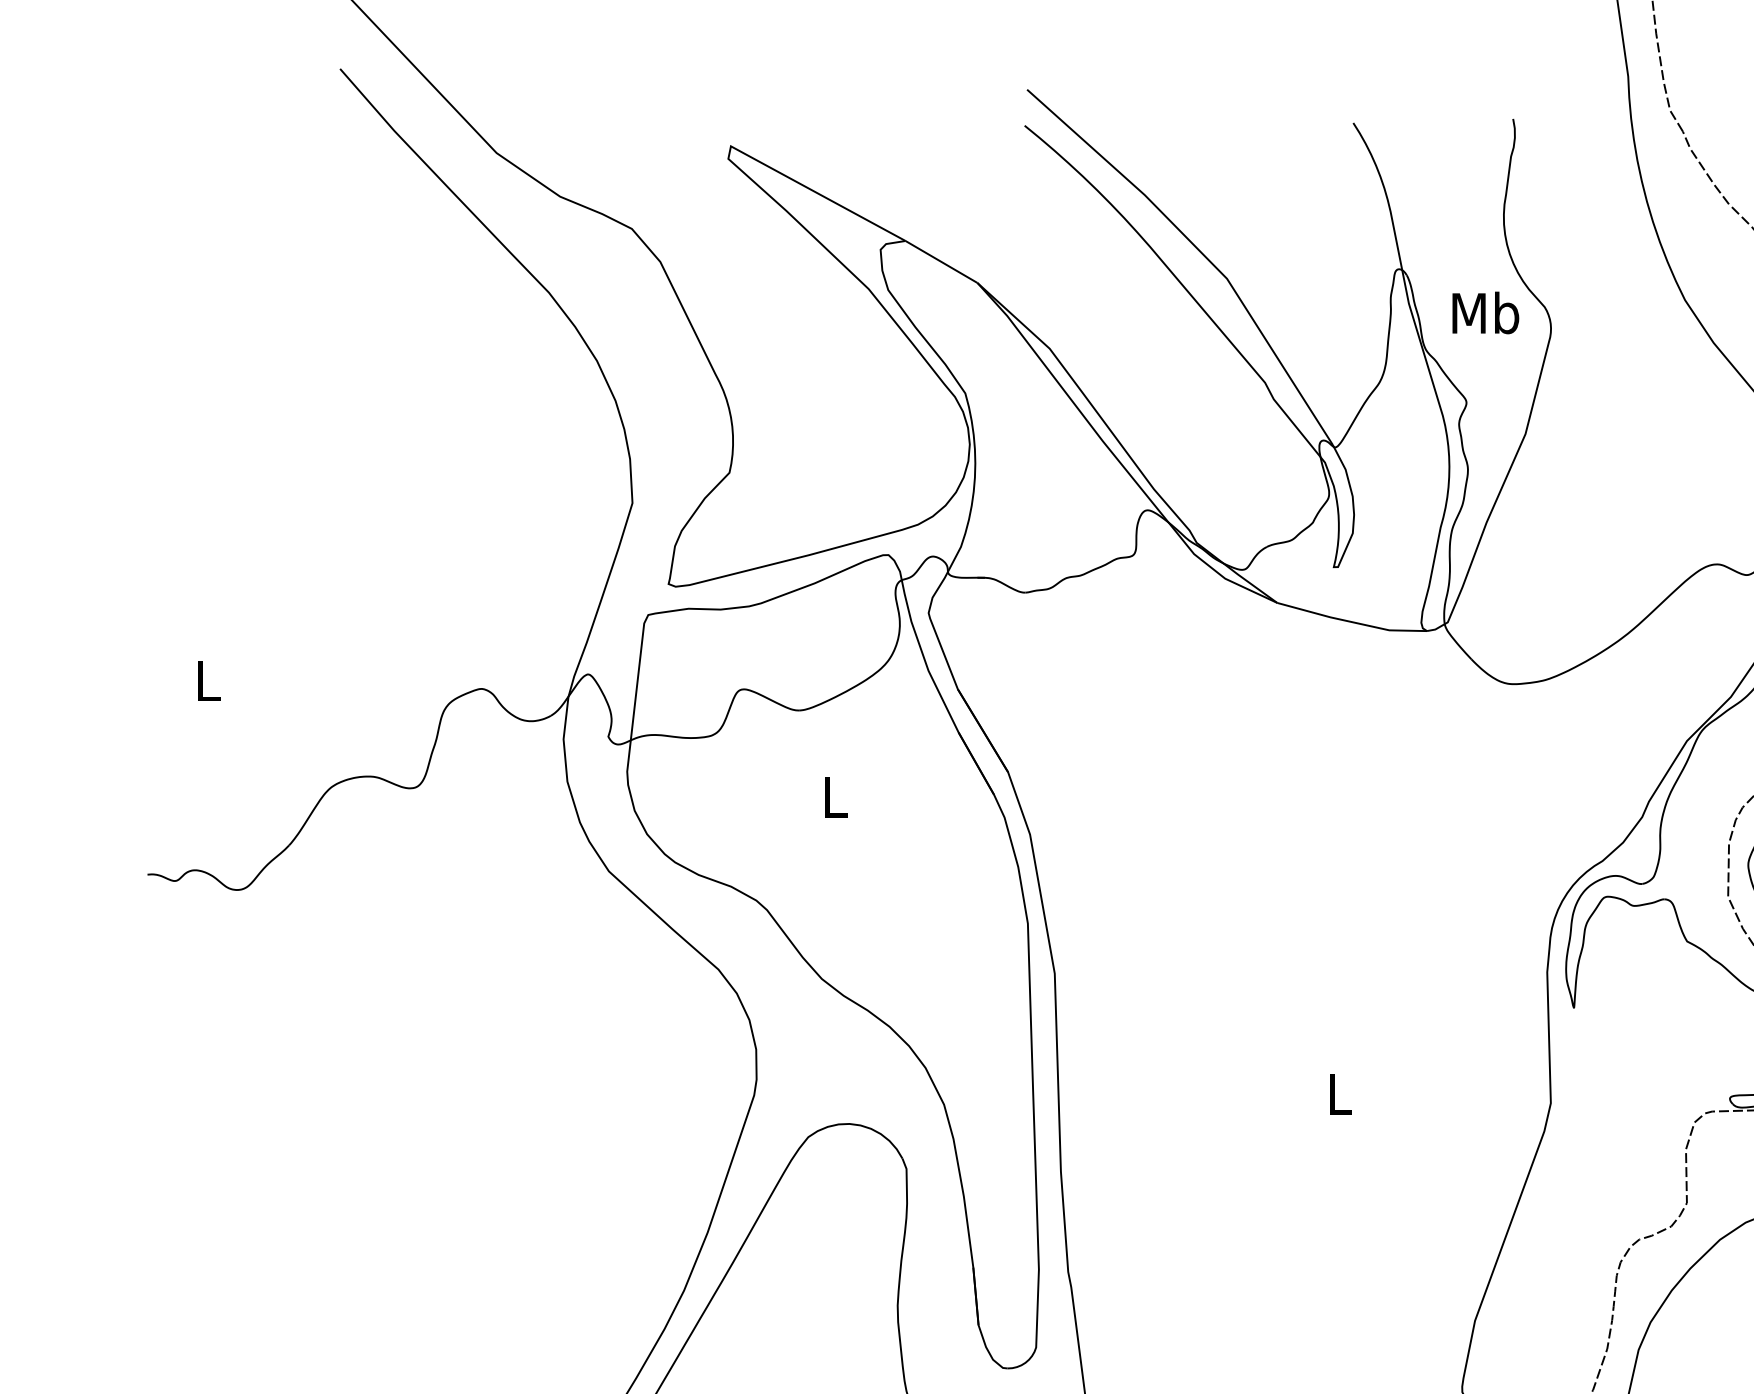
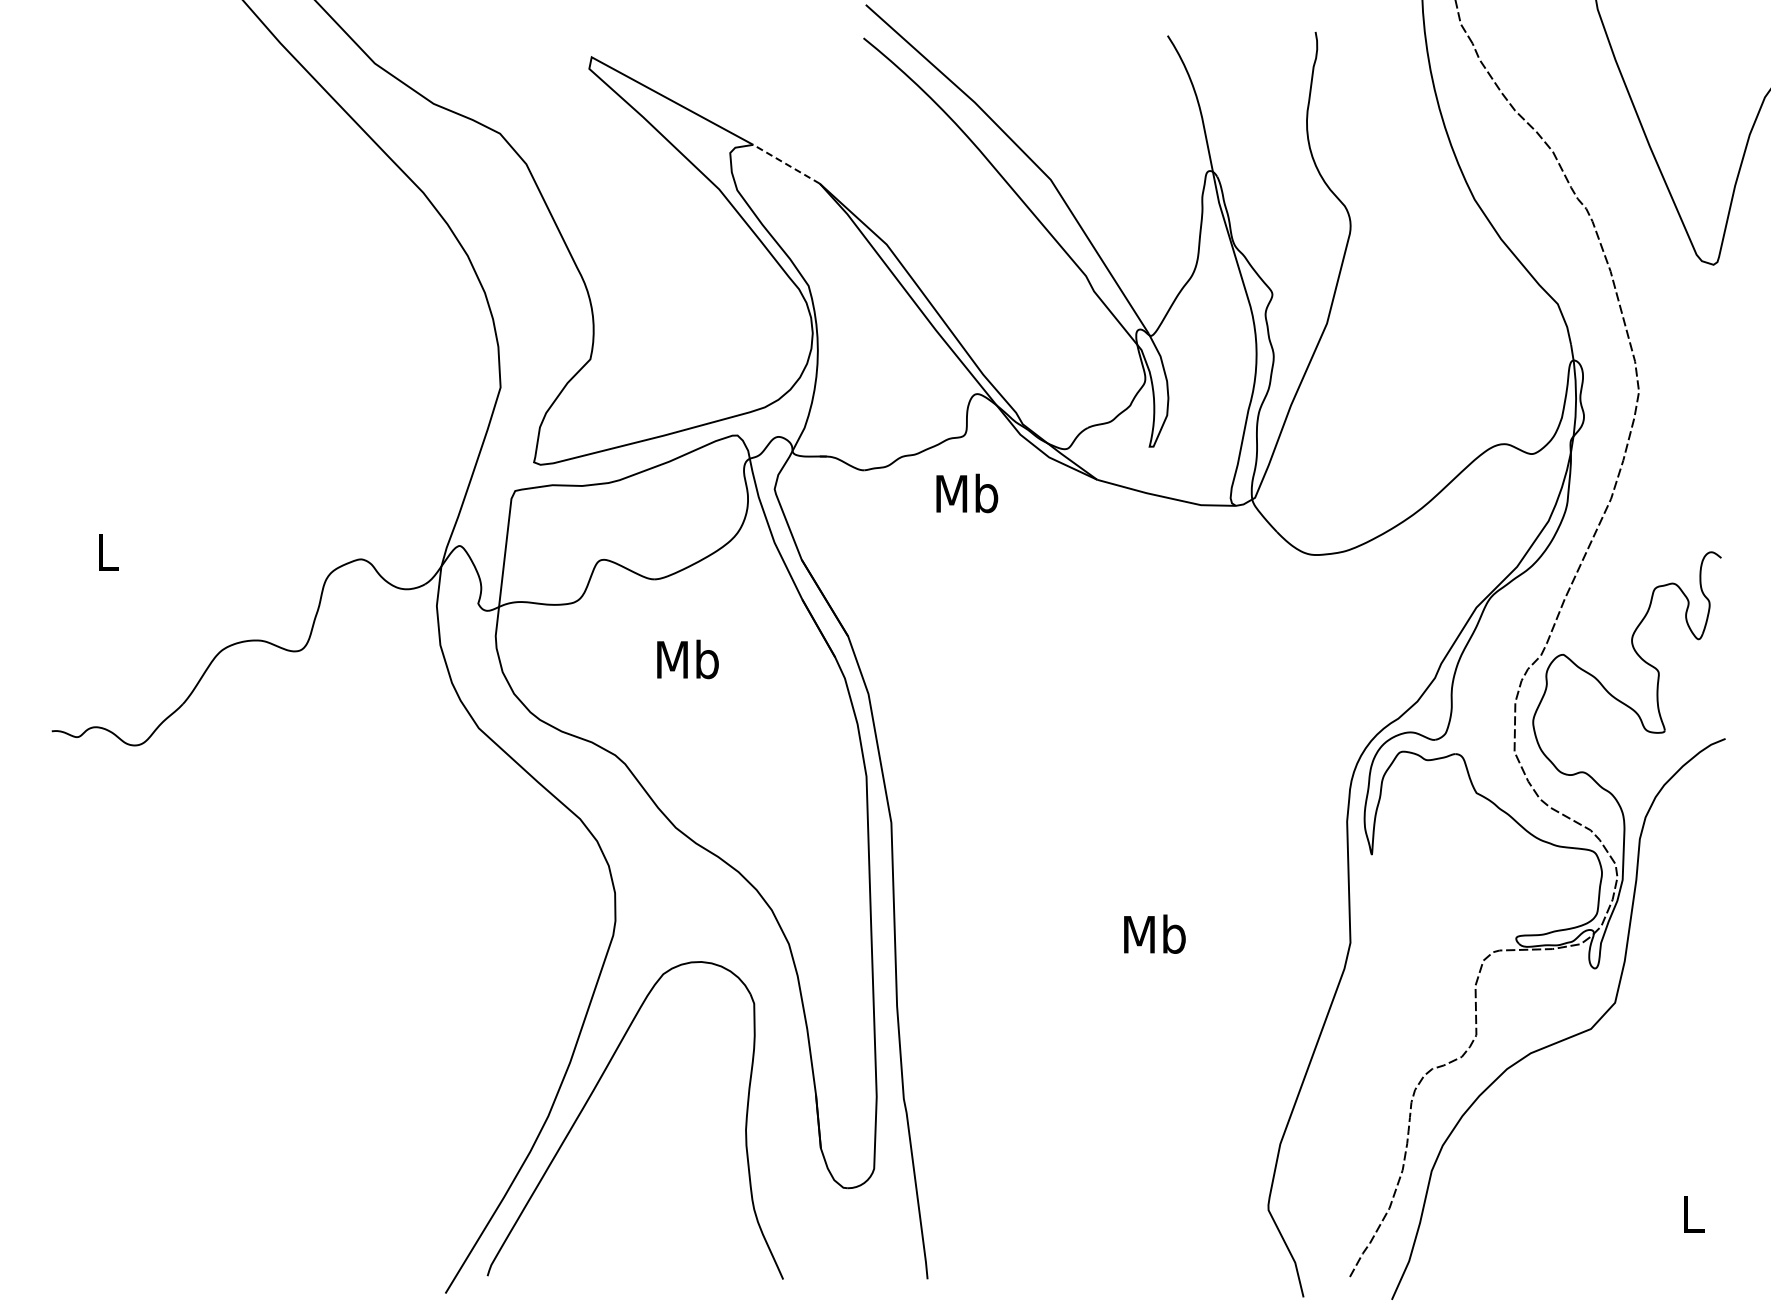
line: (941, 262) -> (786, 164), solid -> dashed
text: (1486, 312) -> (967, 493), moved
text: (834, 797) -> (687, 659), L -> Mb
text: (1339, 1093) -> (1154, 933), L -> Mb

